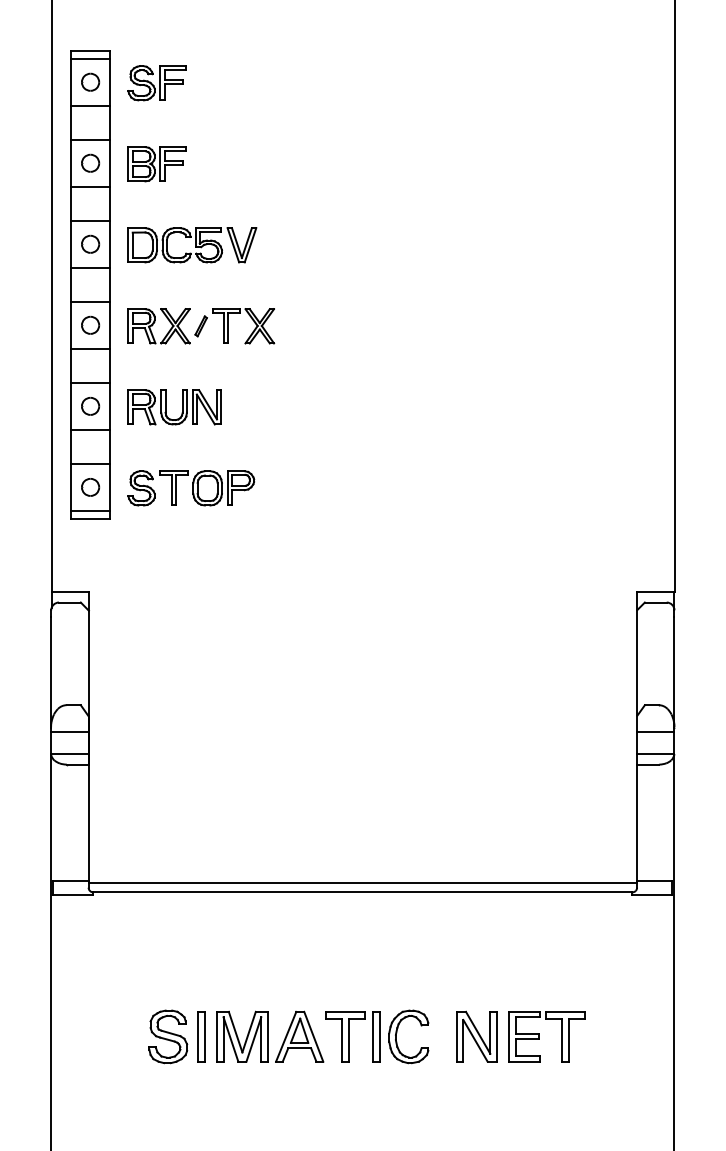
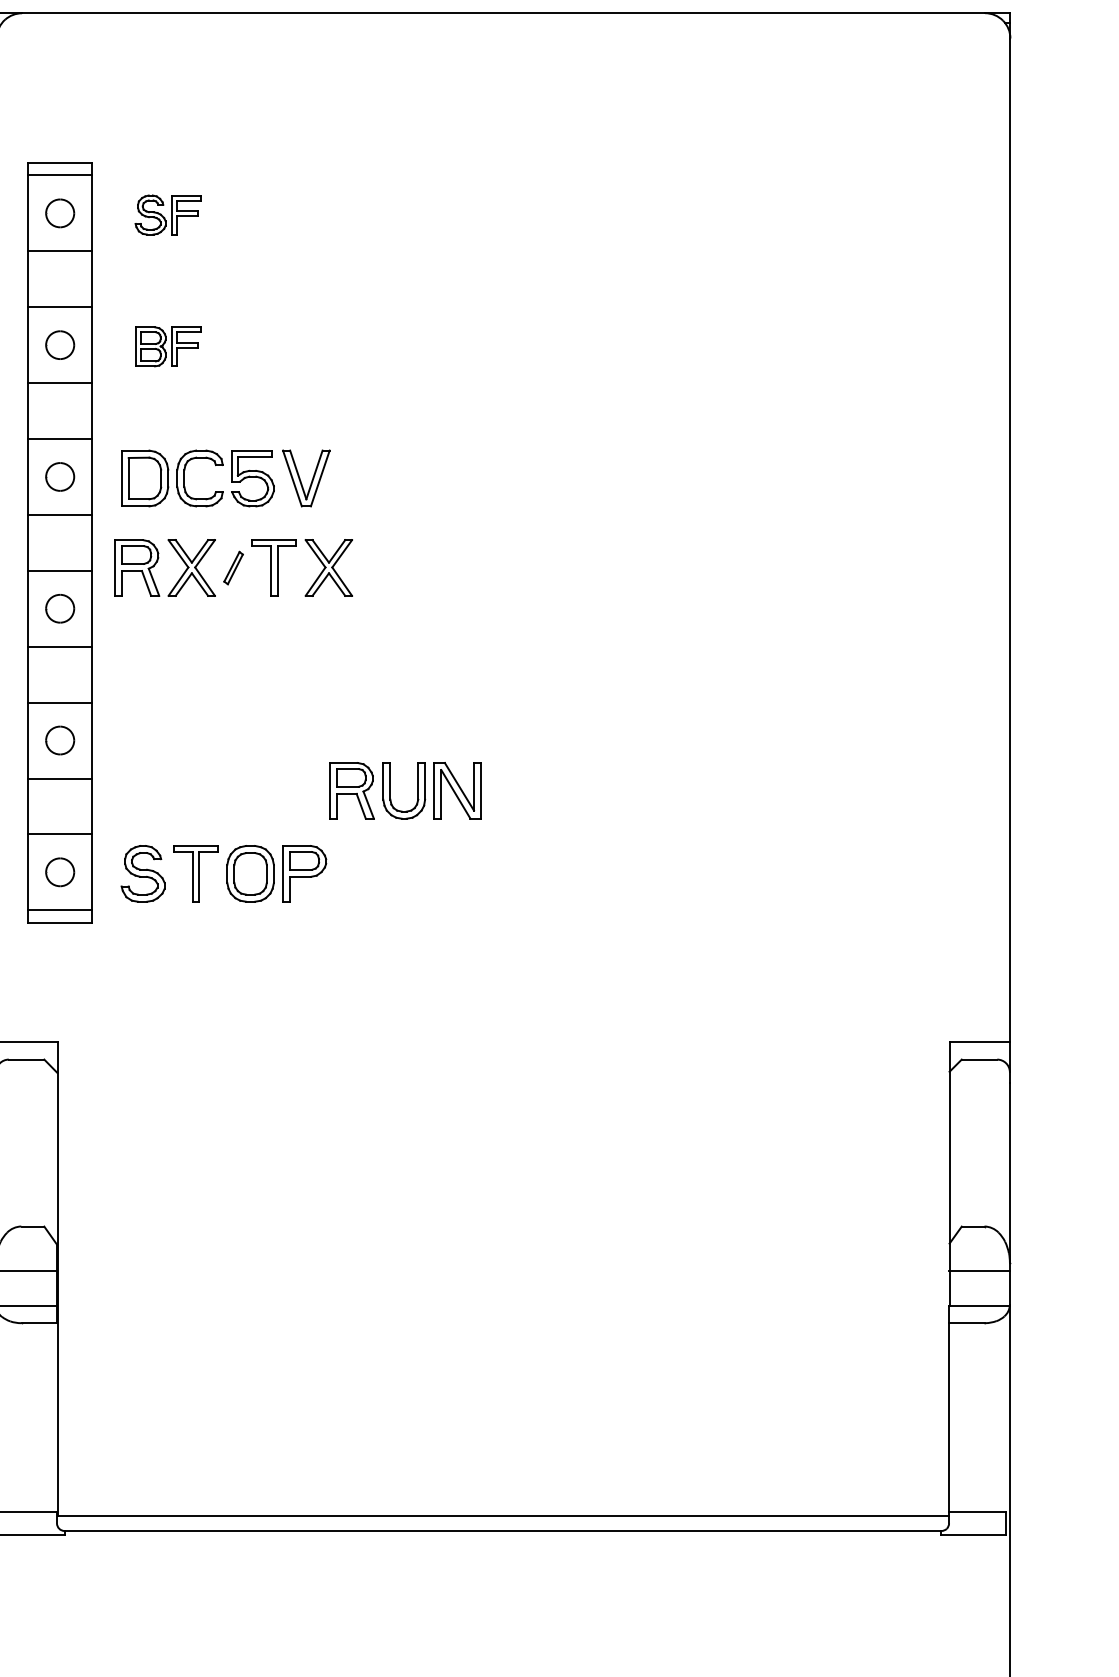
part: (156, 83) -> (167, 215), size x0.7
part: (156, 164) -> (167, 347), size x0.7
part: (201, 326) -> (234, 568), moved
part: (166, 407) -> (391, 791), moved

